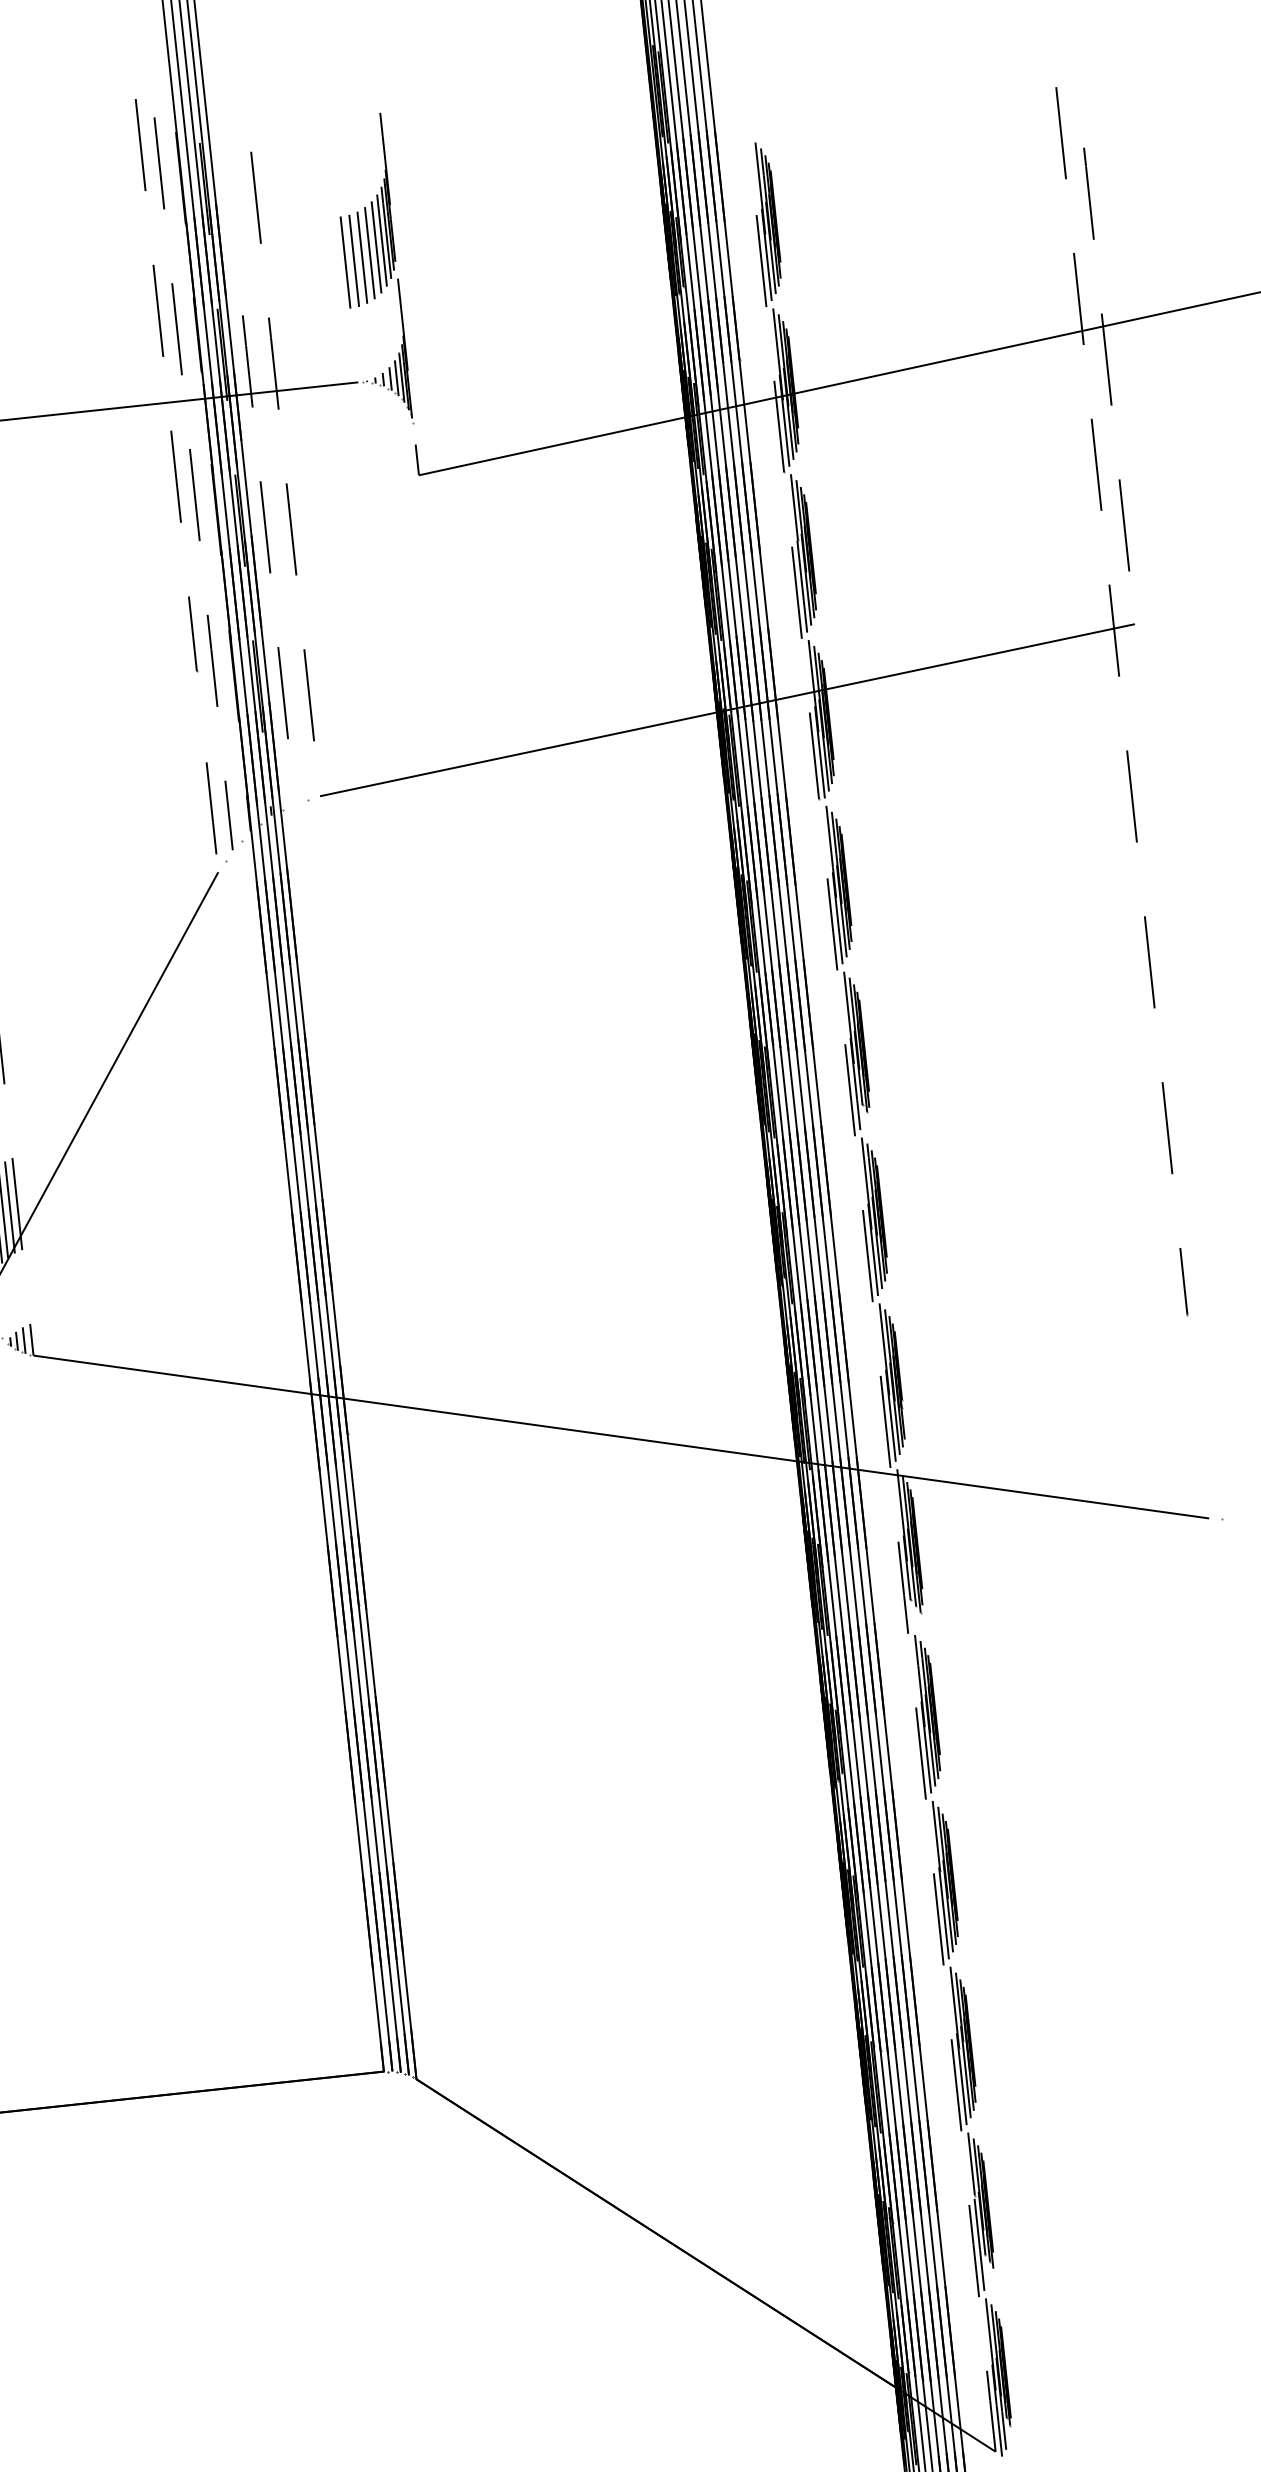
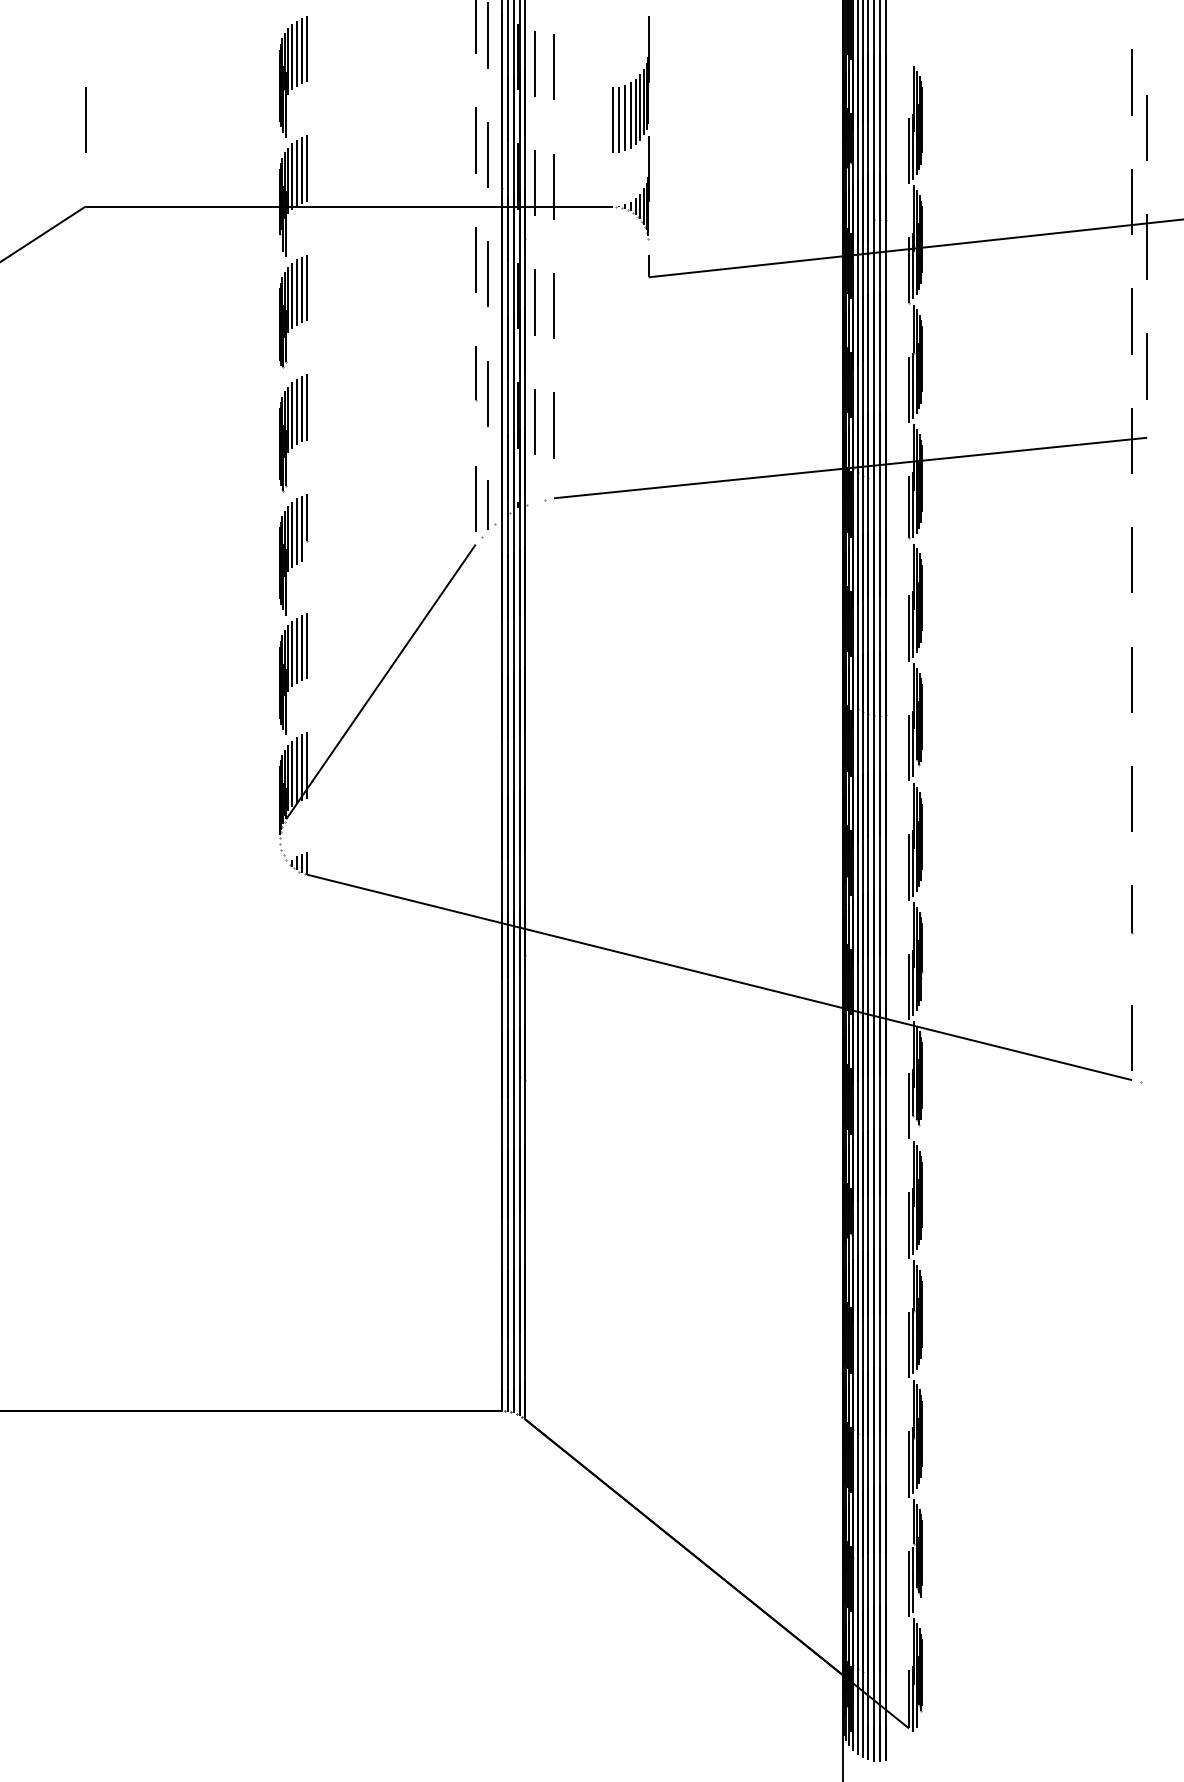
line: (228, 195) -> (534, 63), added
line: (1202, 1459) -> (1131, 1037), added

